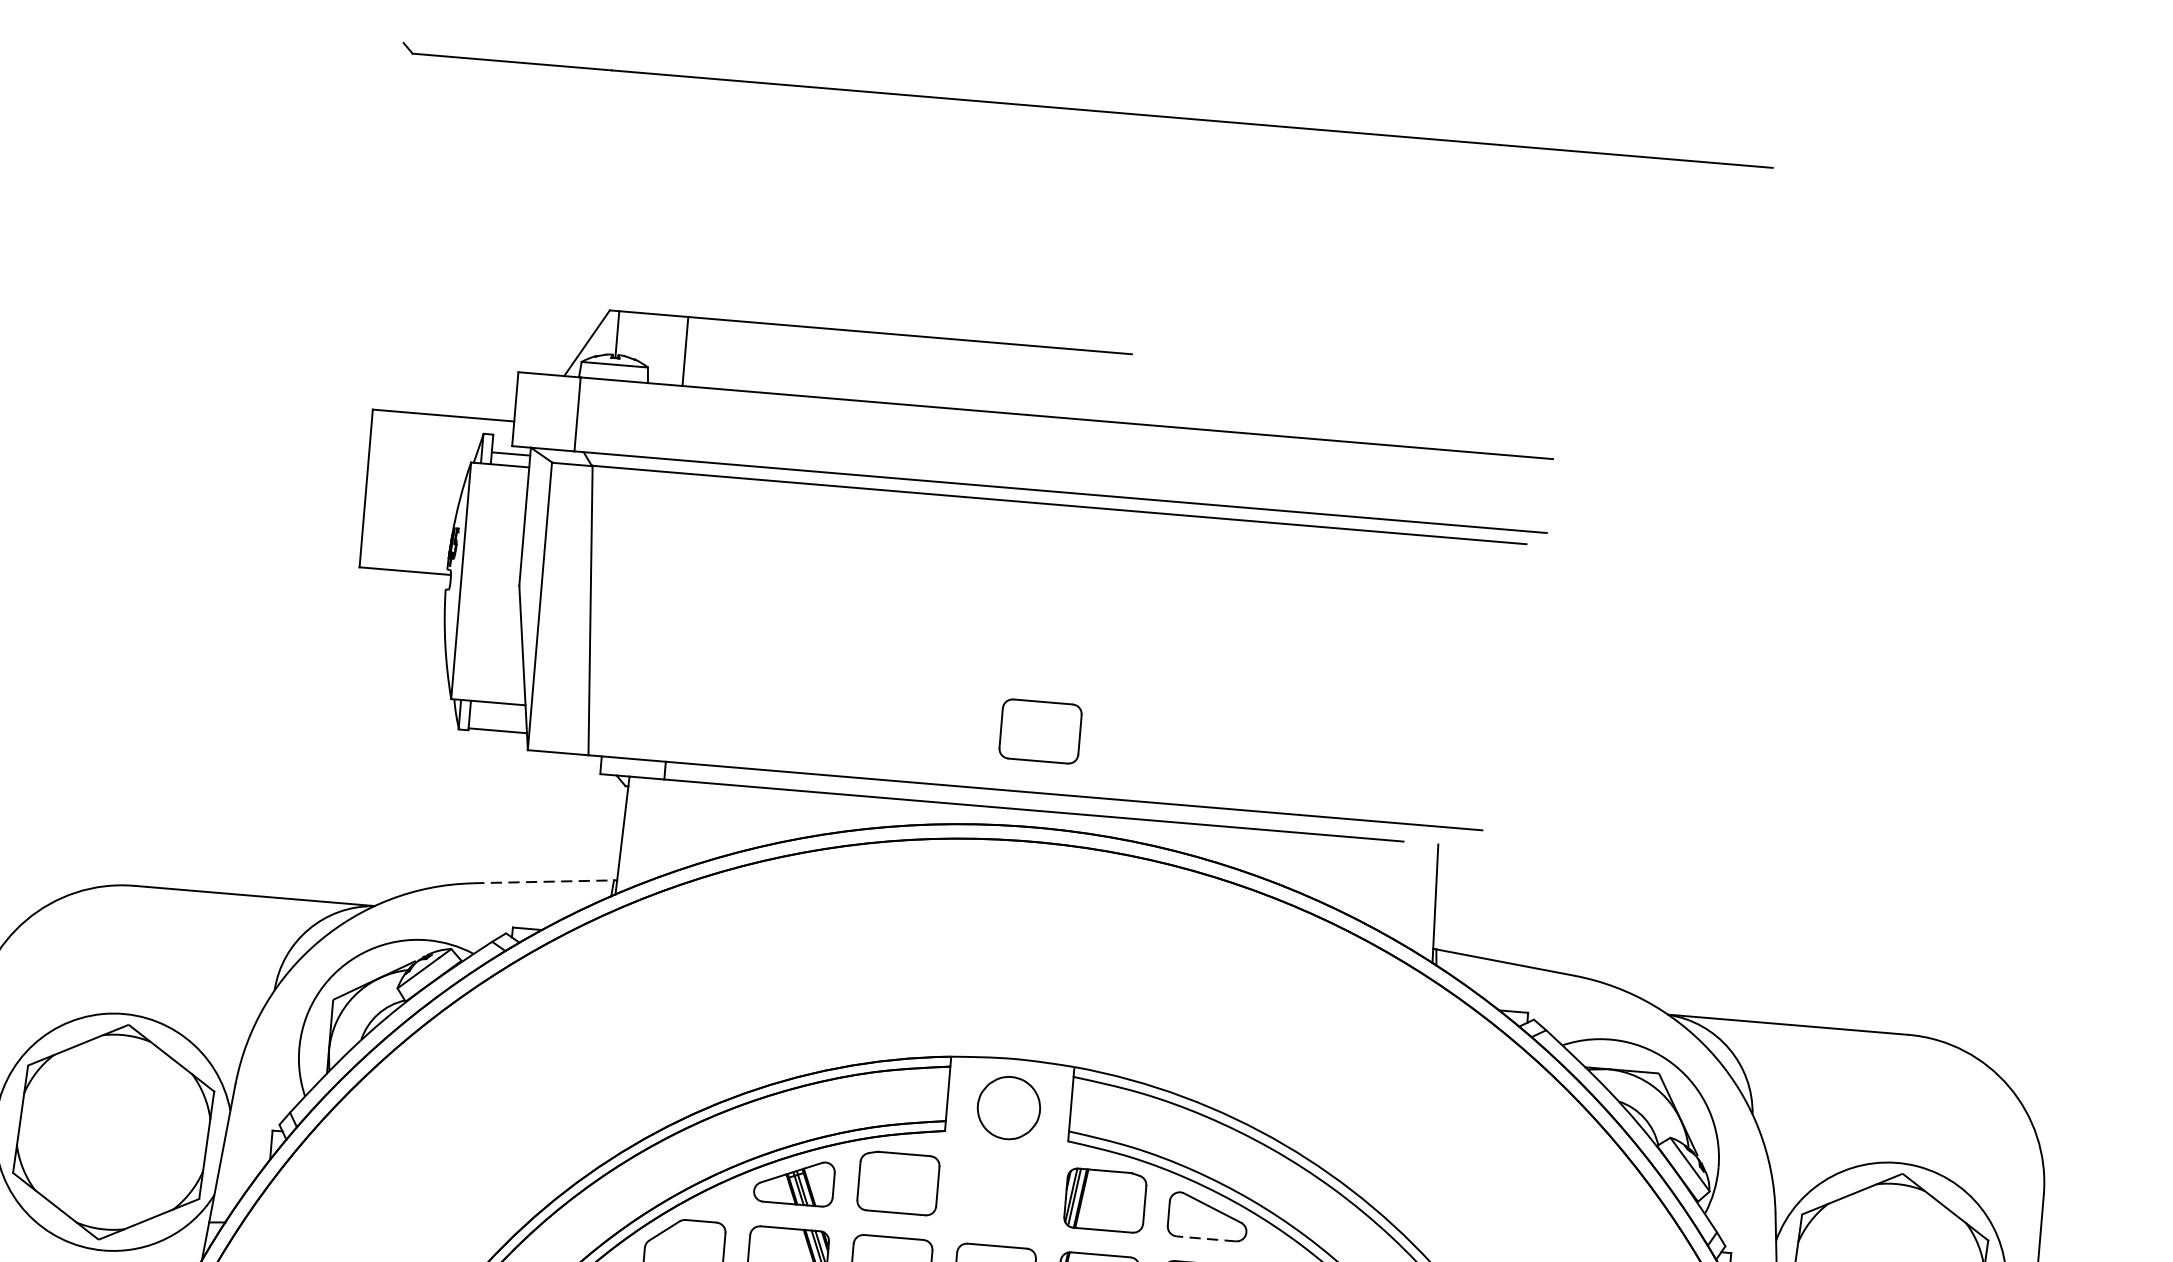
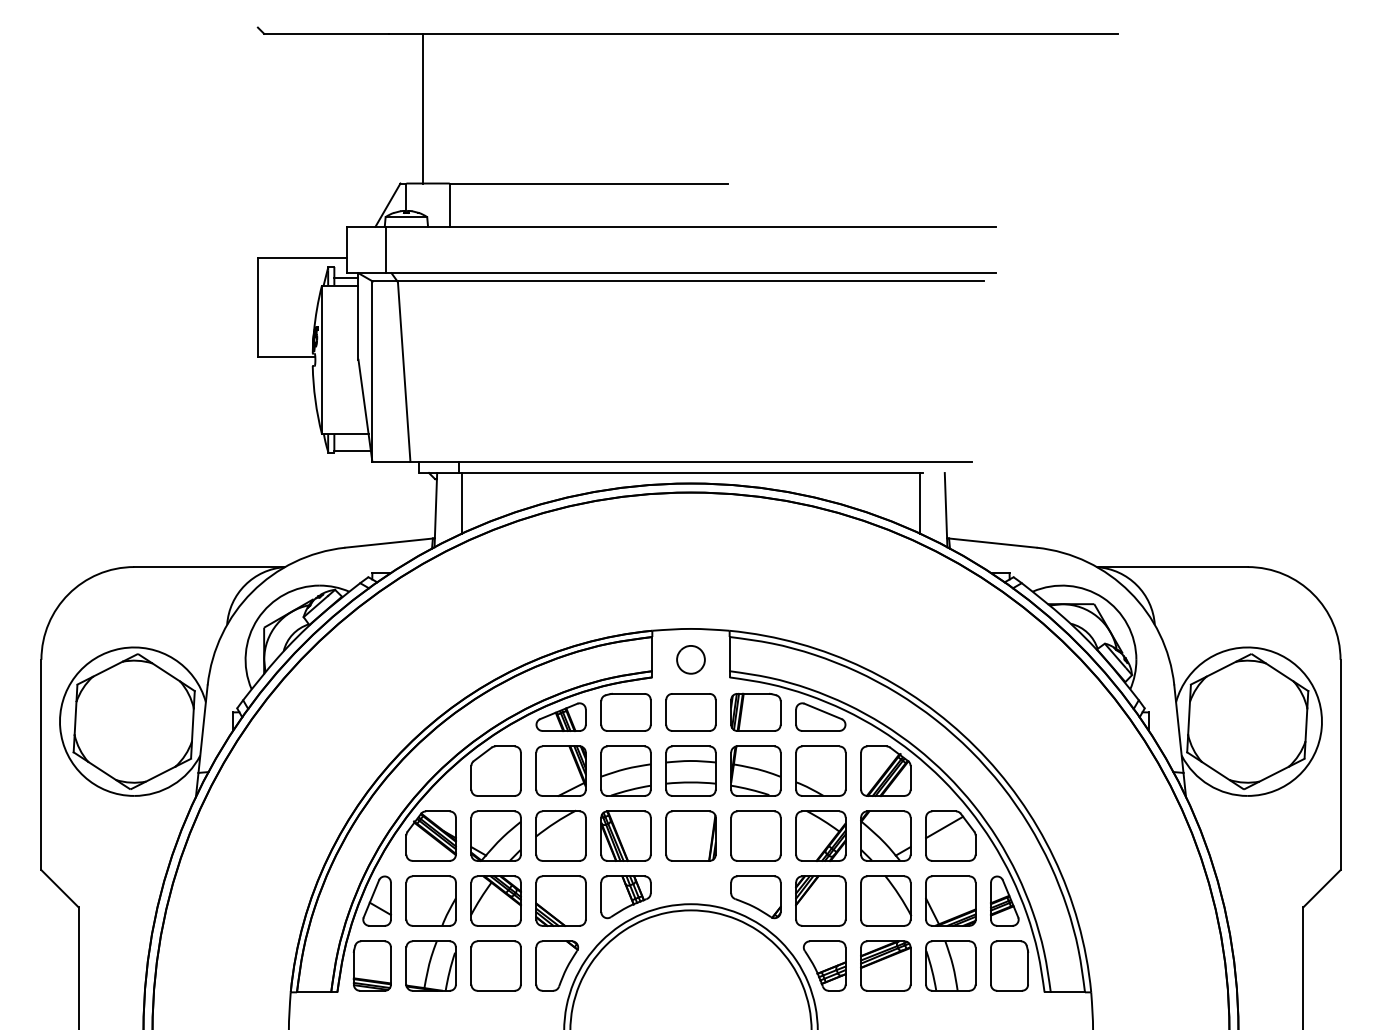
line: (654, 193) -> (422, 108), added
part: (1039, 731) -> (690, 712), moved
line: (665, 828) -> (462, 503), added
line: (544, 882) -> (389, 543), dashed -> solid
line: (1393, 889) -> (919, 503), added
part: (1008, 1107) -> (690, 659), size x0.71
line: (1205, 1238) -> (820, 730), dashed -> solid

